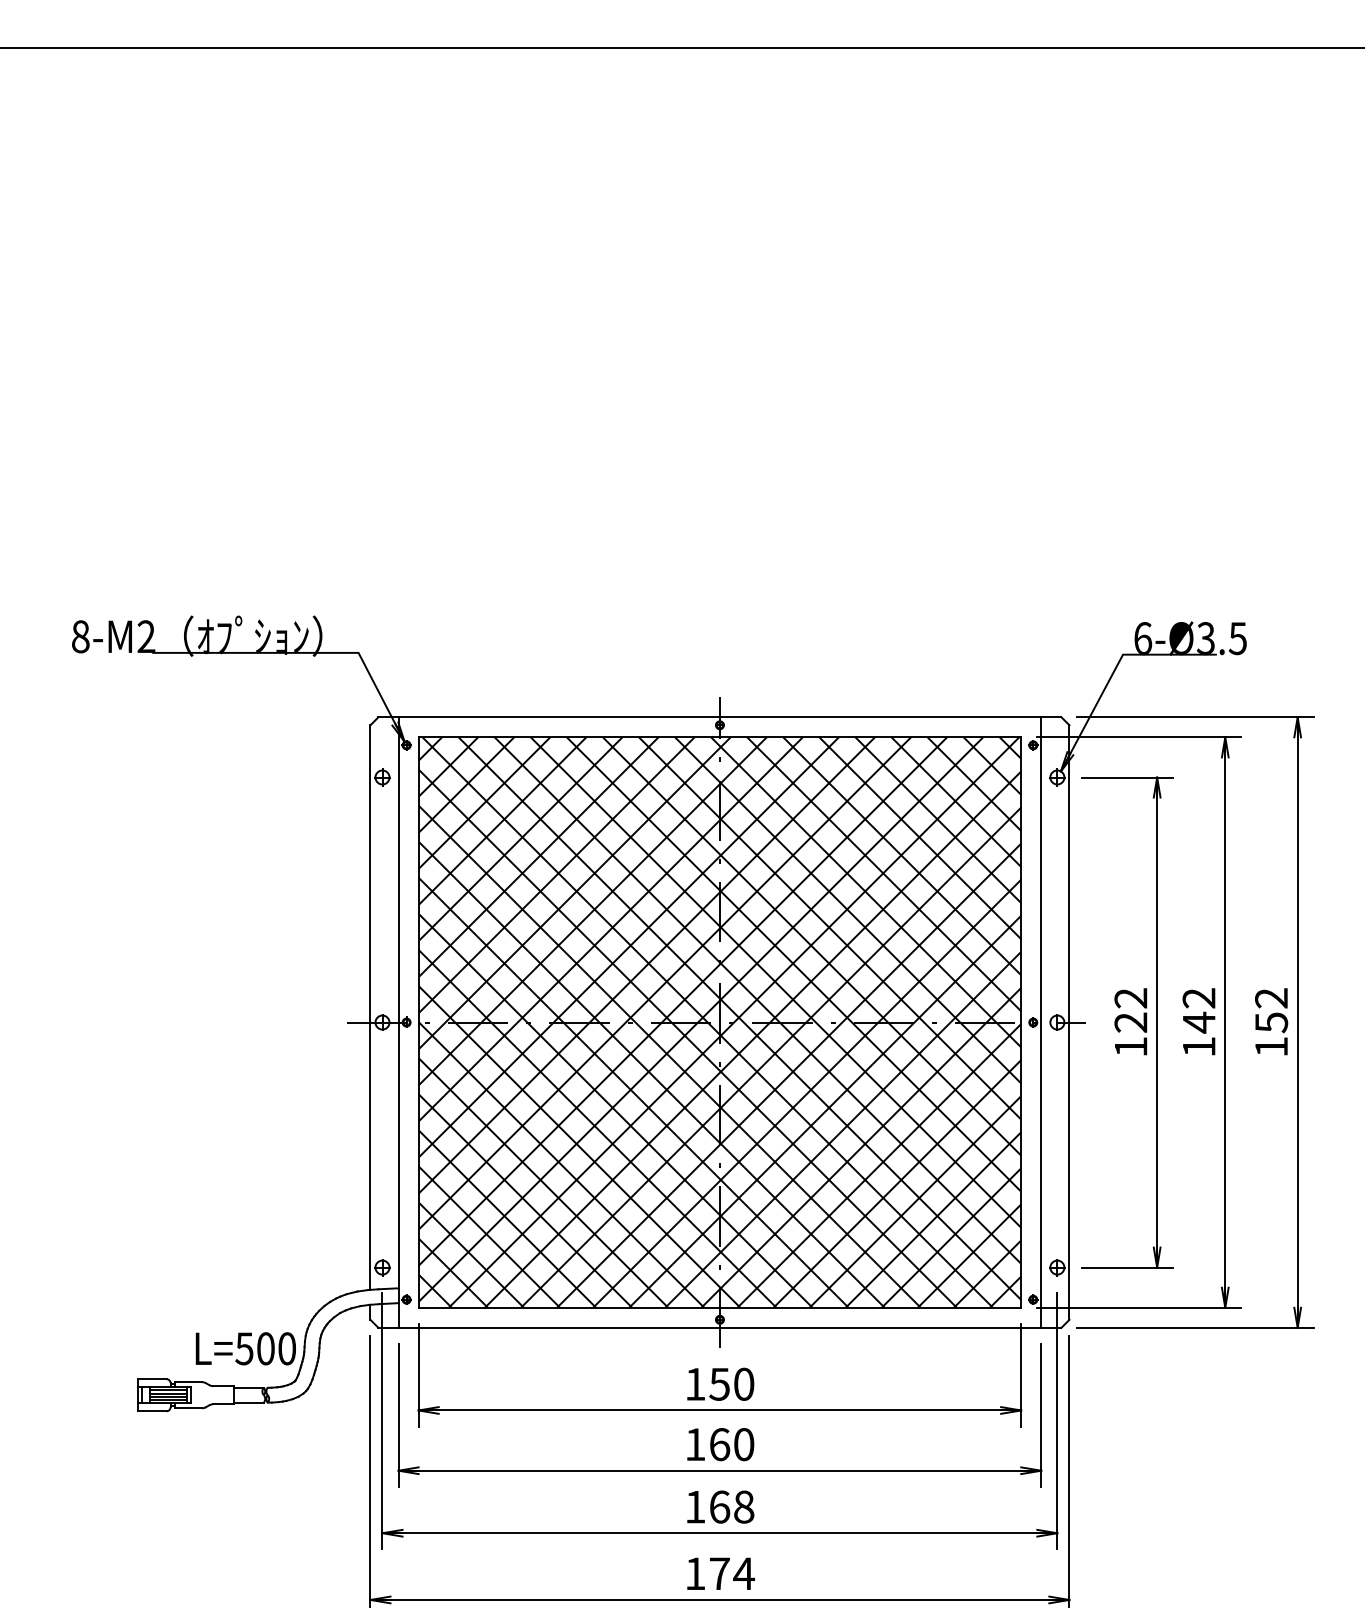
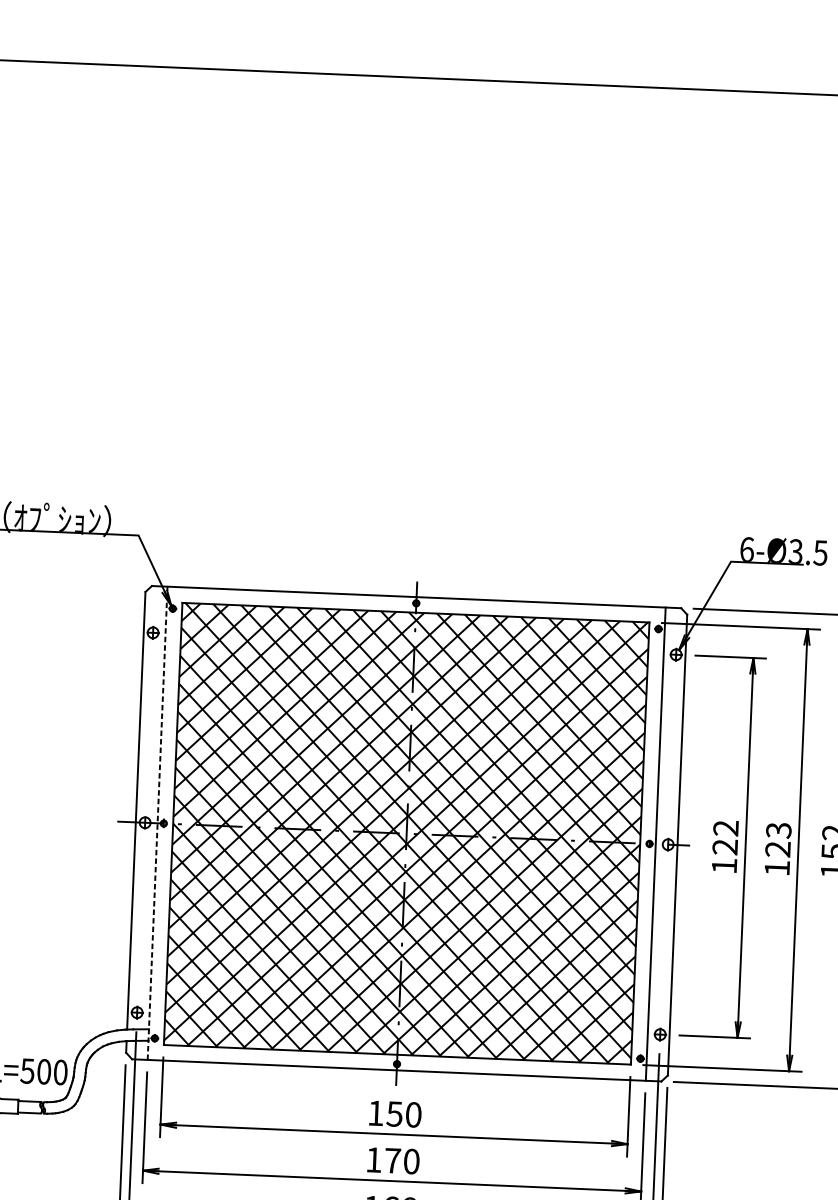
text: (1198, 1010) -> (777, 839), 142 -> 123
line: (398, 1022) -> (157, 823), solid -> dashed
text: (720, 1444) -> (393, 1160), 160 -> 170

